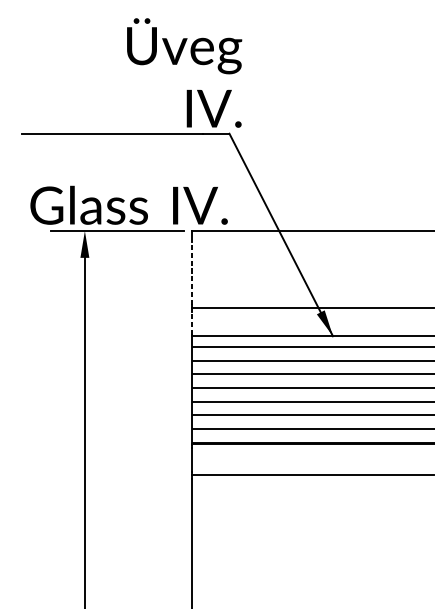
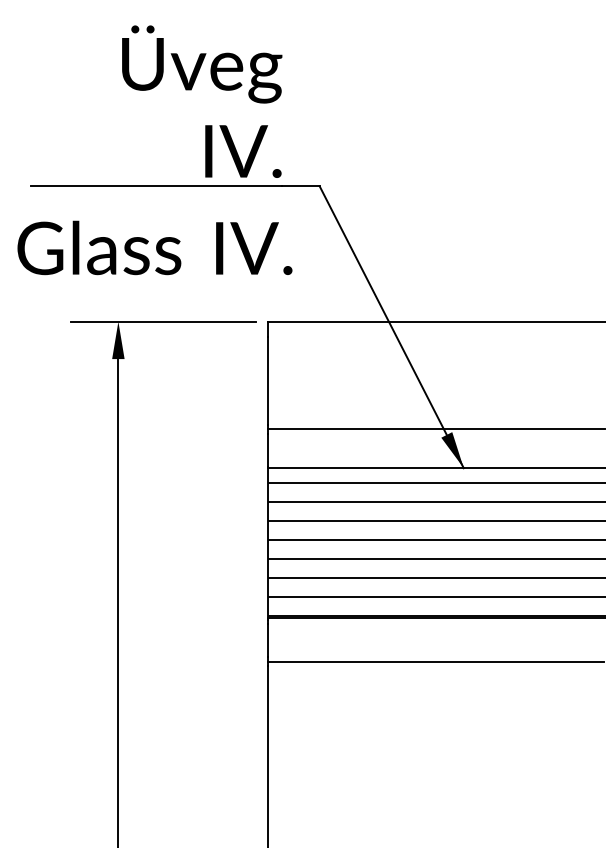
text: (184, 72) -> (202, 101), moved
text: (128, 205) -> (154, 247), moved
line: (192, 273) -> (267, 380), dashed -> solid
line: (192, 322) -> (267, 449), dashed -> solid

